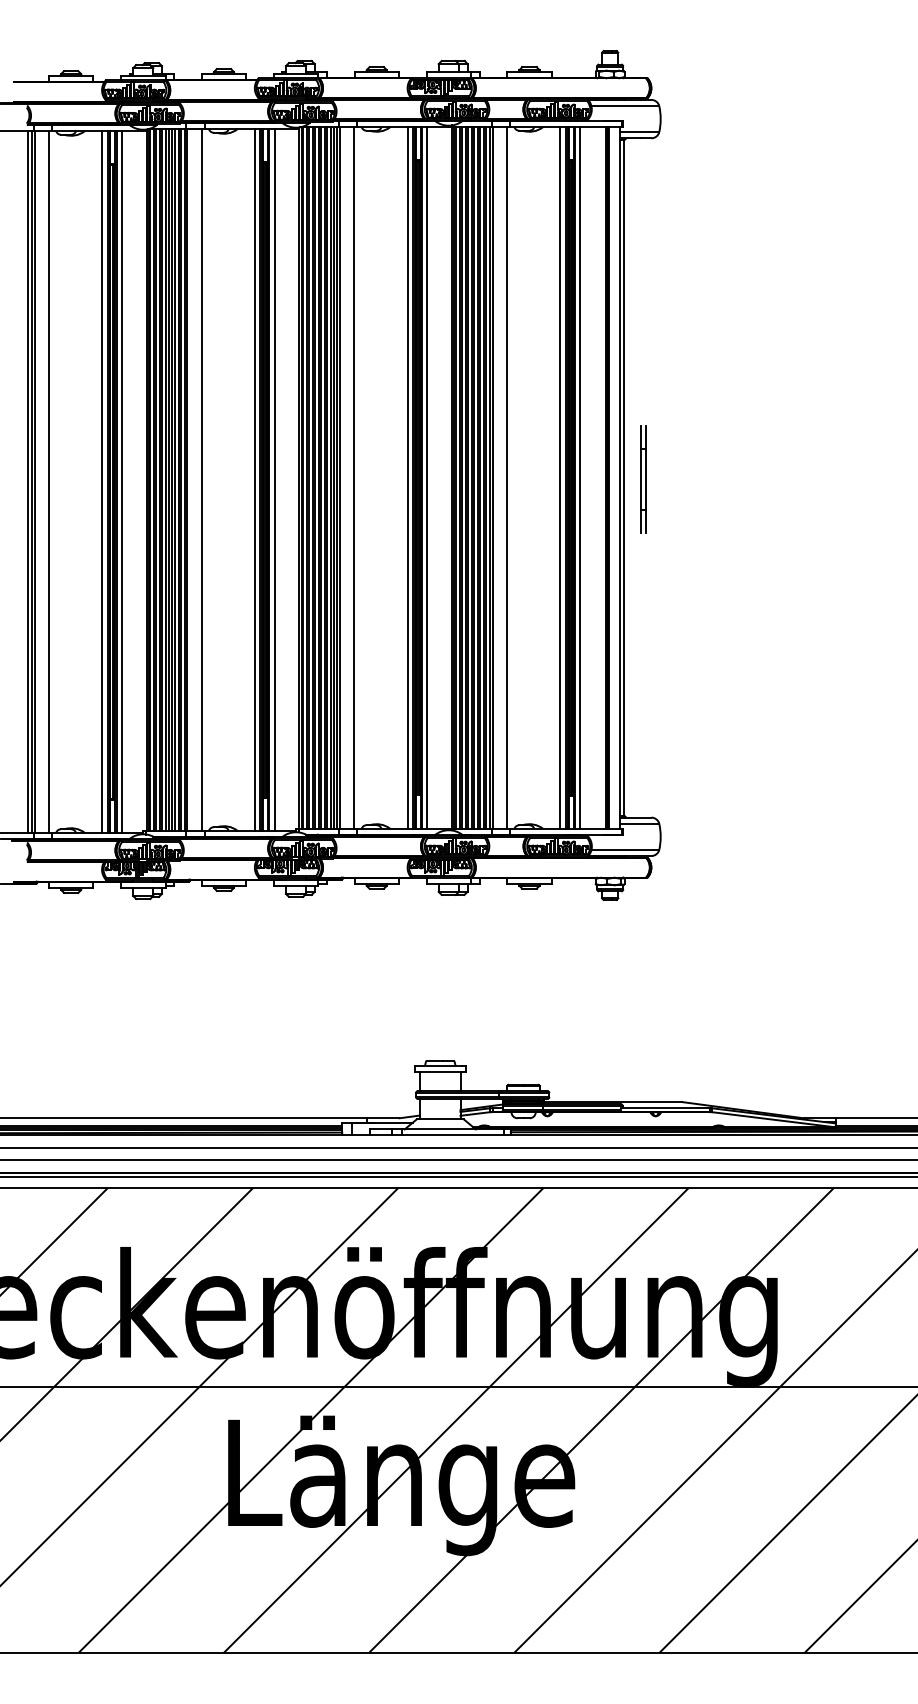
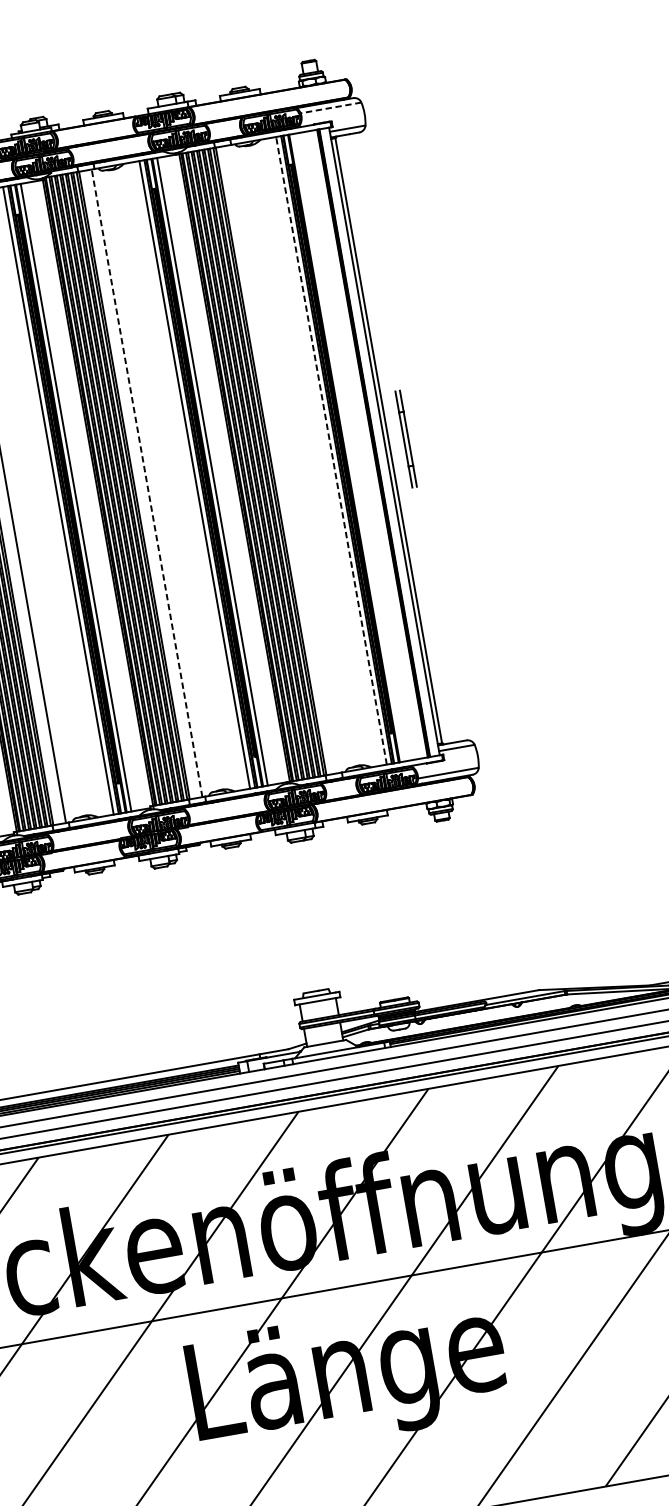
line: (625, 106) -> (331, 108), solid -> dashed
line: (354, 477) -> (147, 482), solid -> dashed
line: (507, 477) -> (284, 458), removed
line: (560, 477) -> (331, 450), solid -> dashed
line: (580, 477) -> (349, 447), removed

